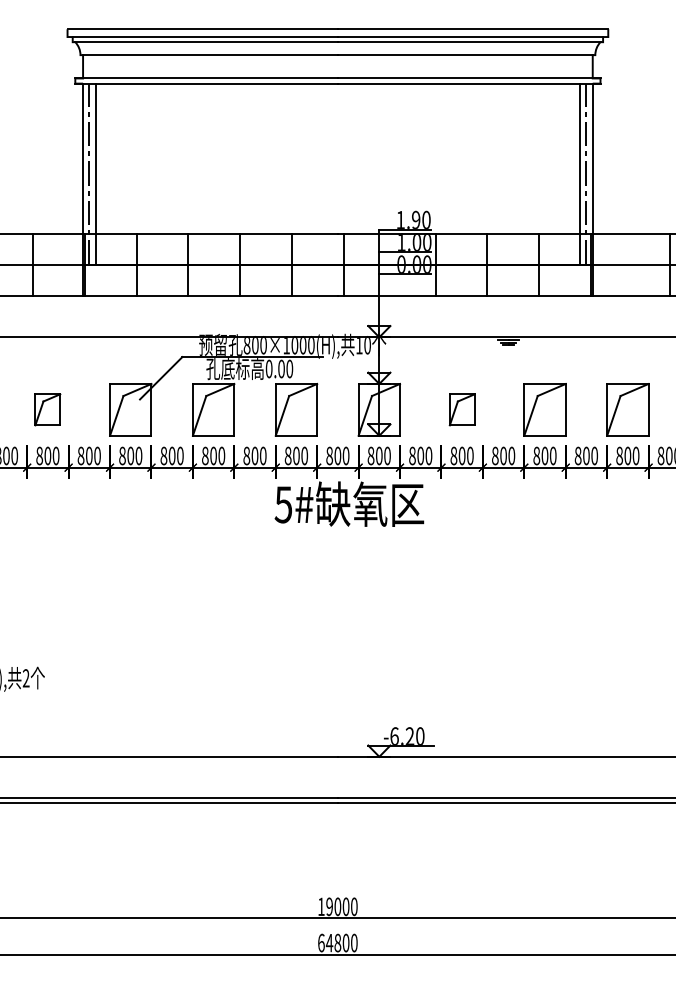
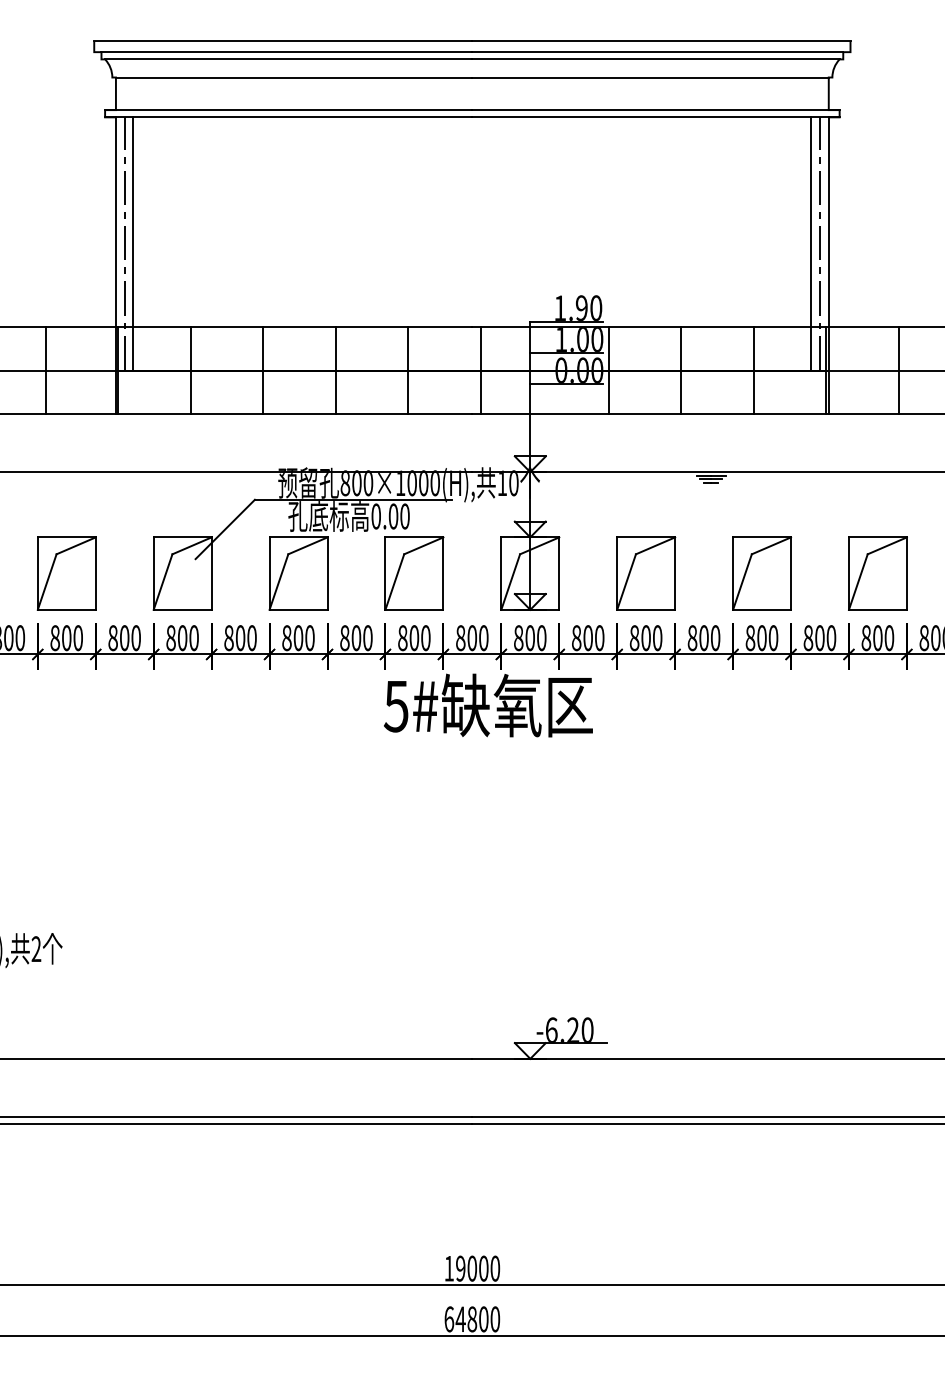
line: (669, 264) -> (898, 370), moved
part: (47, 409) -> (66, 573), size x1.67
part: (462, 409) -> (646, 573), size x1.67

